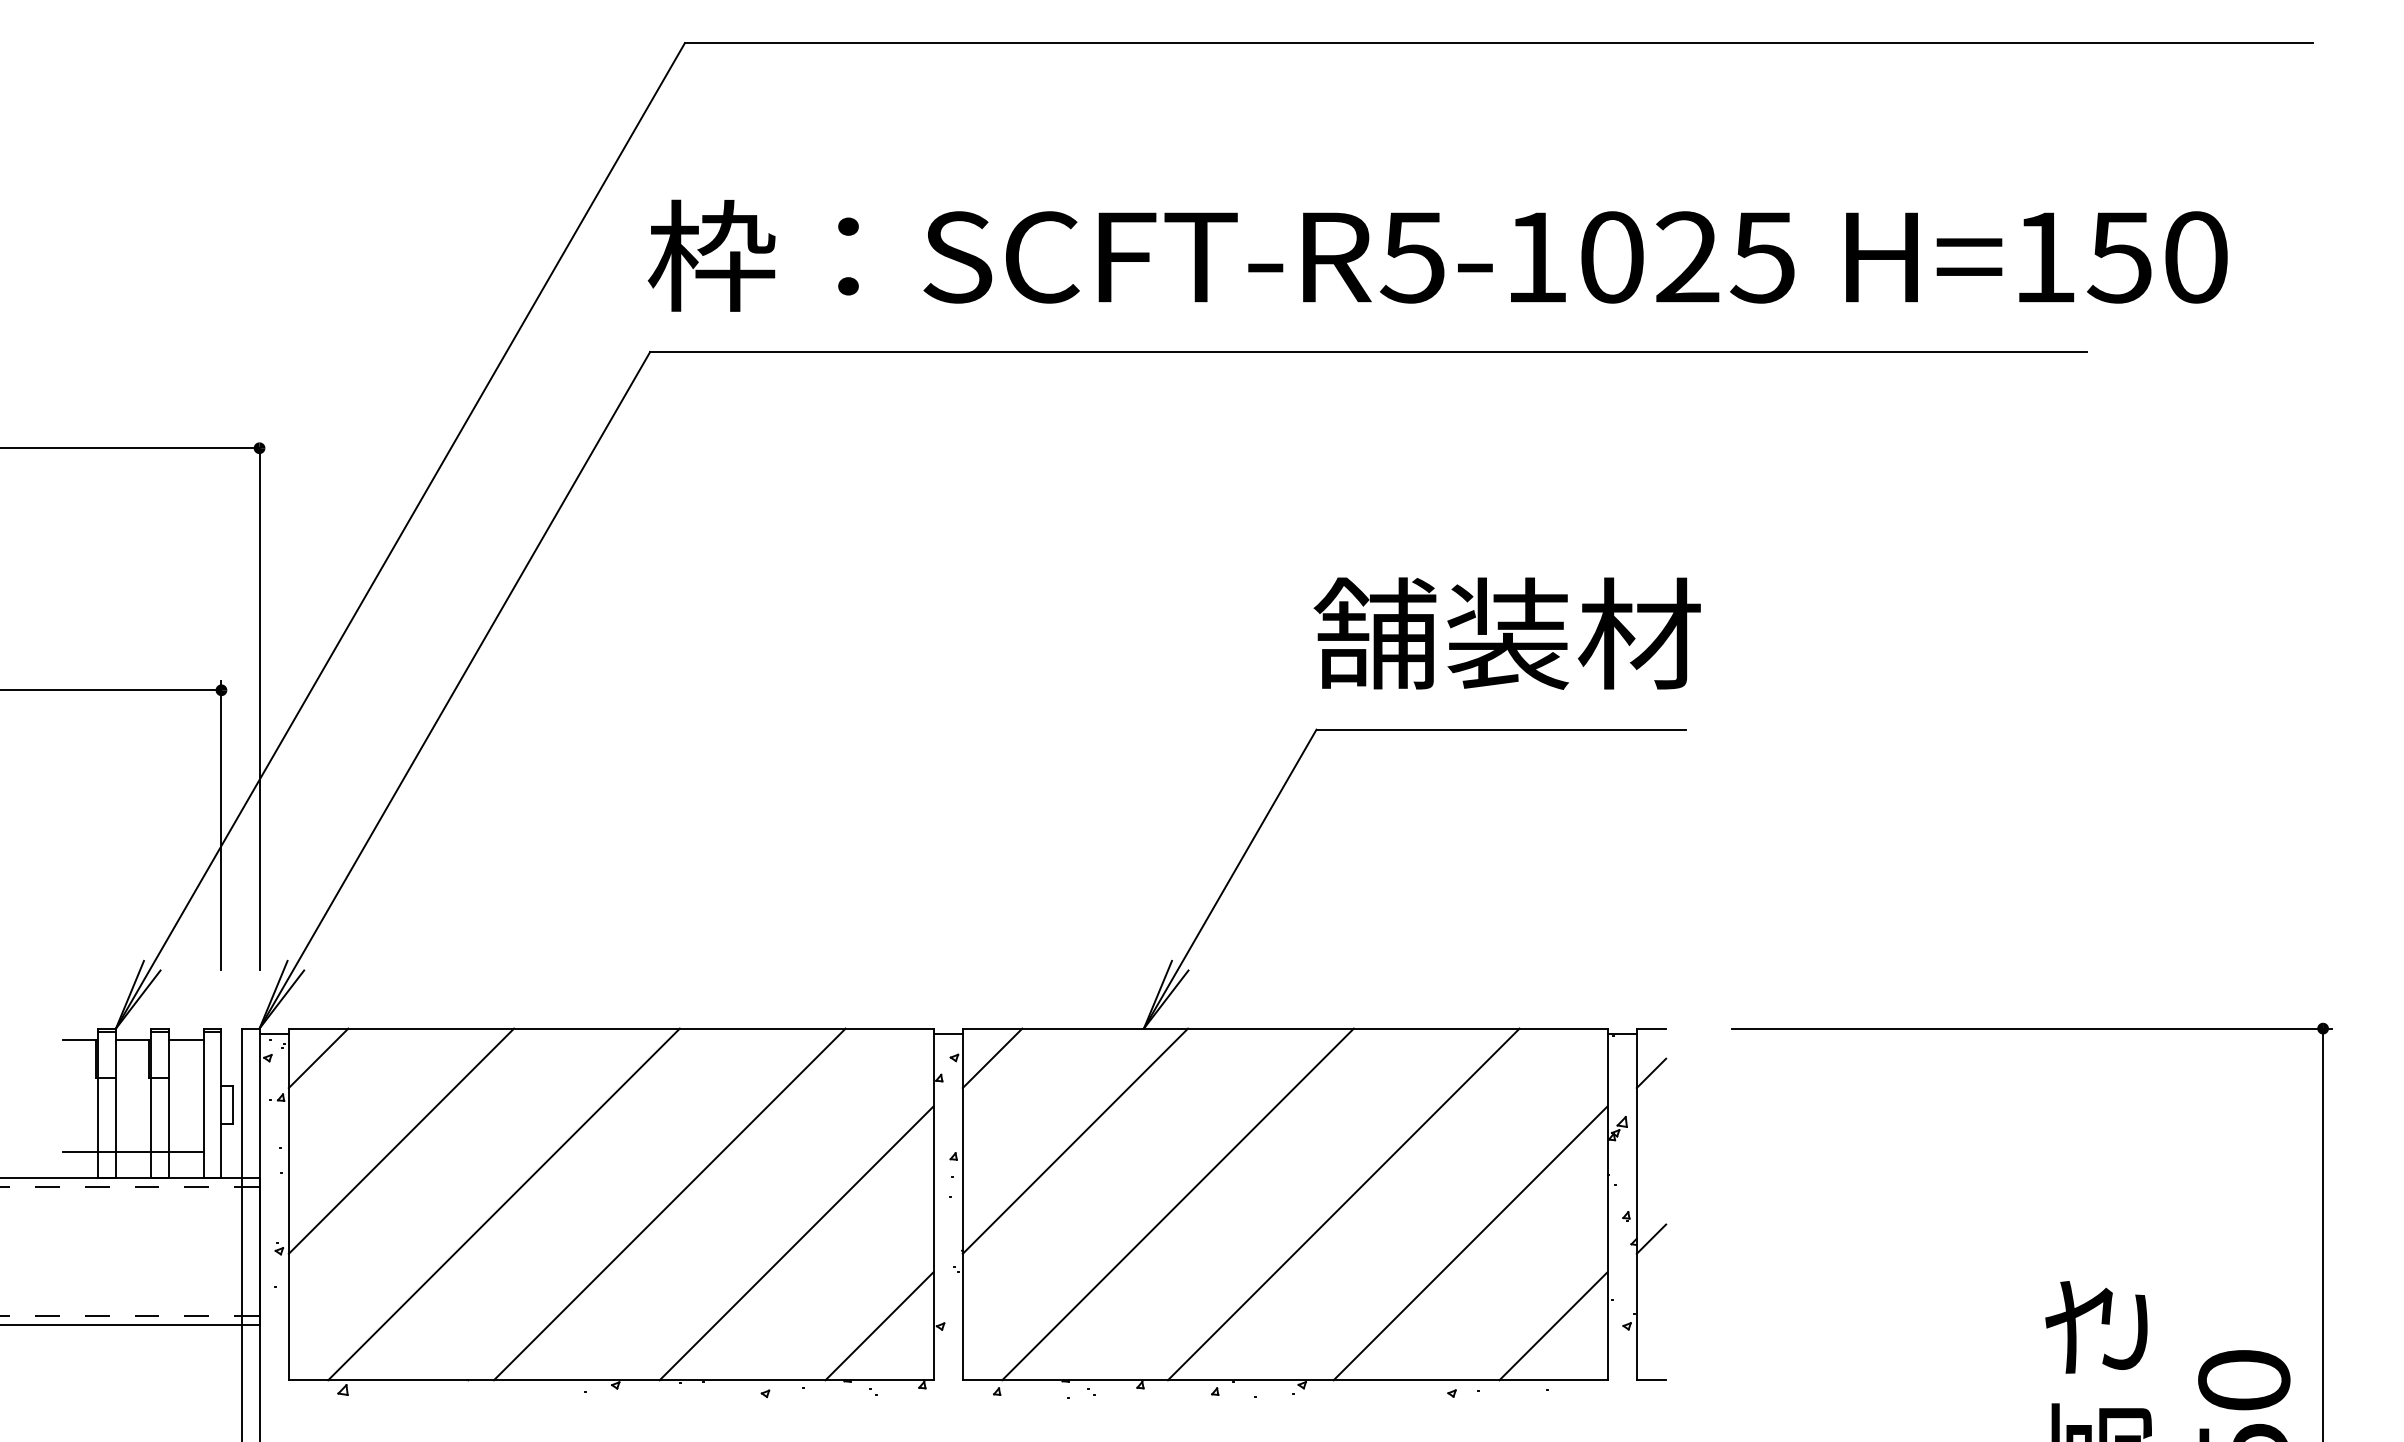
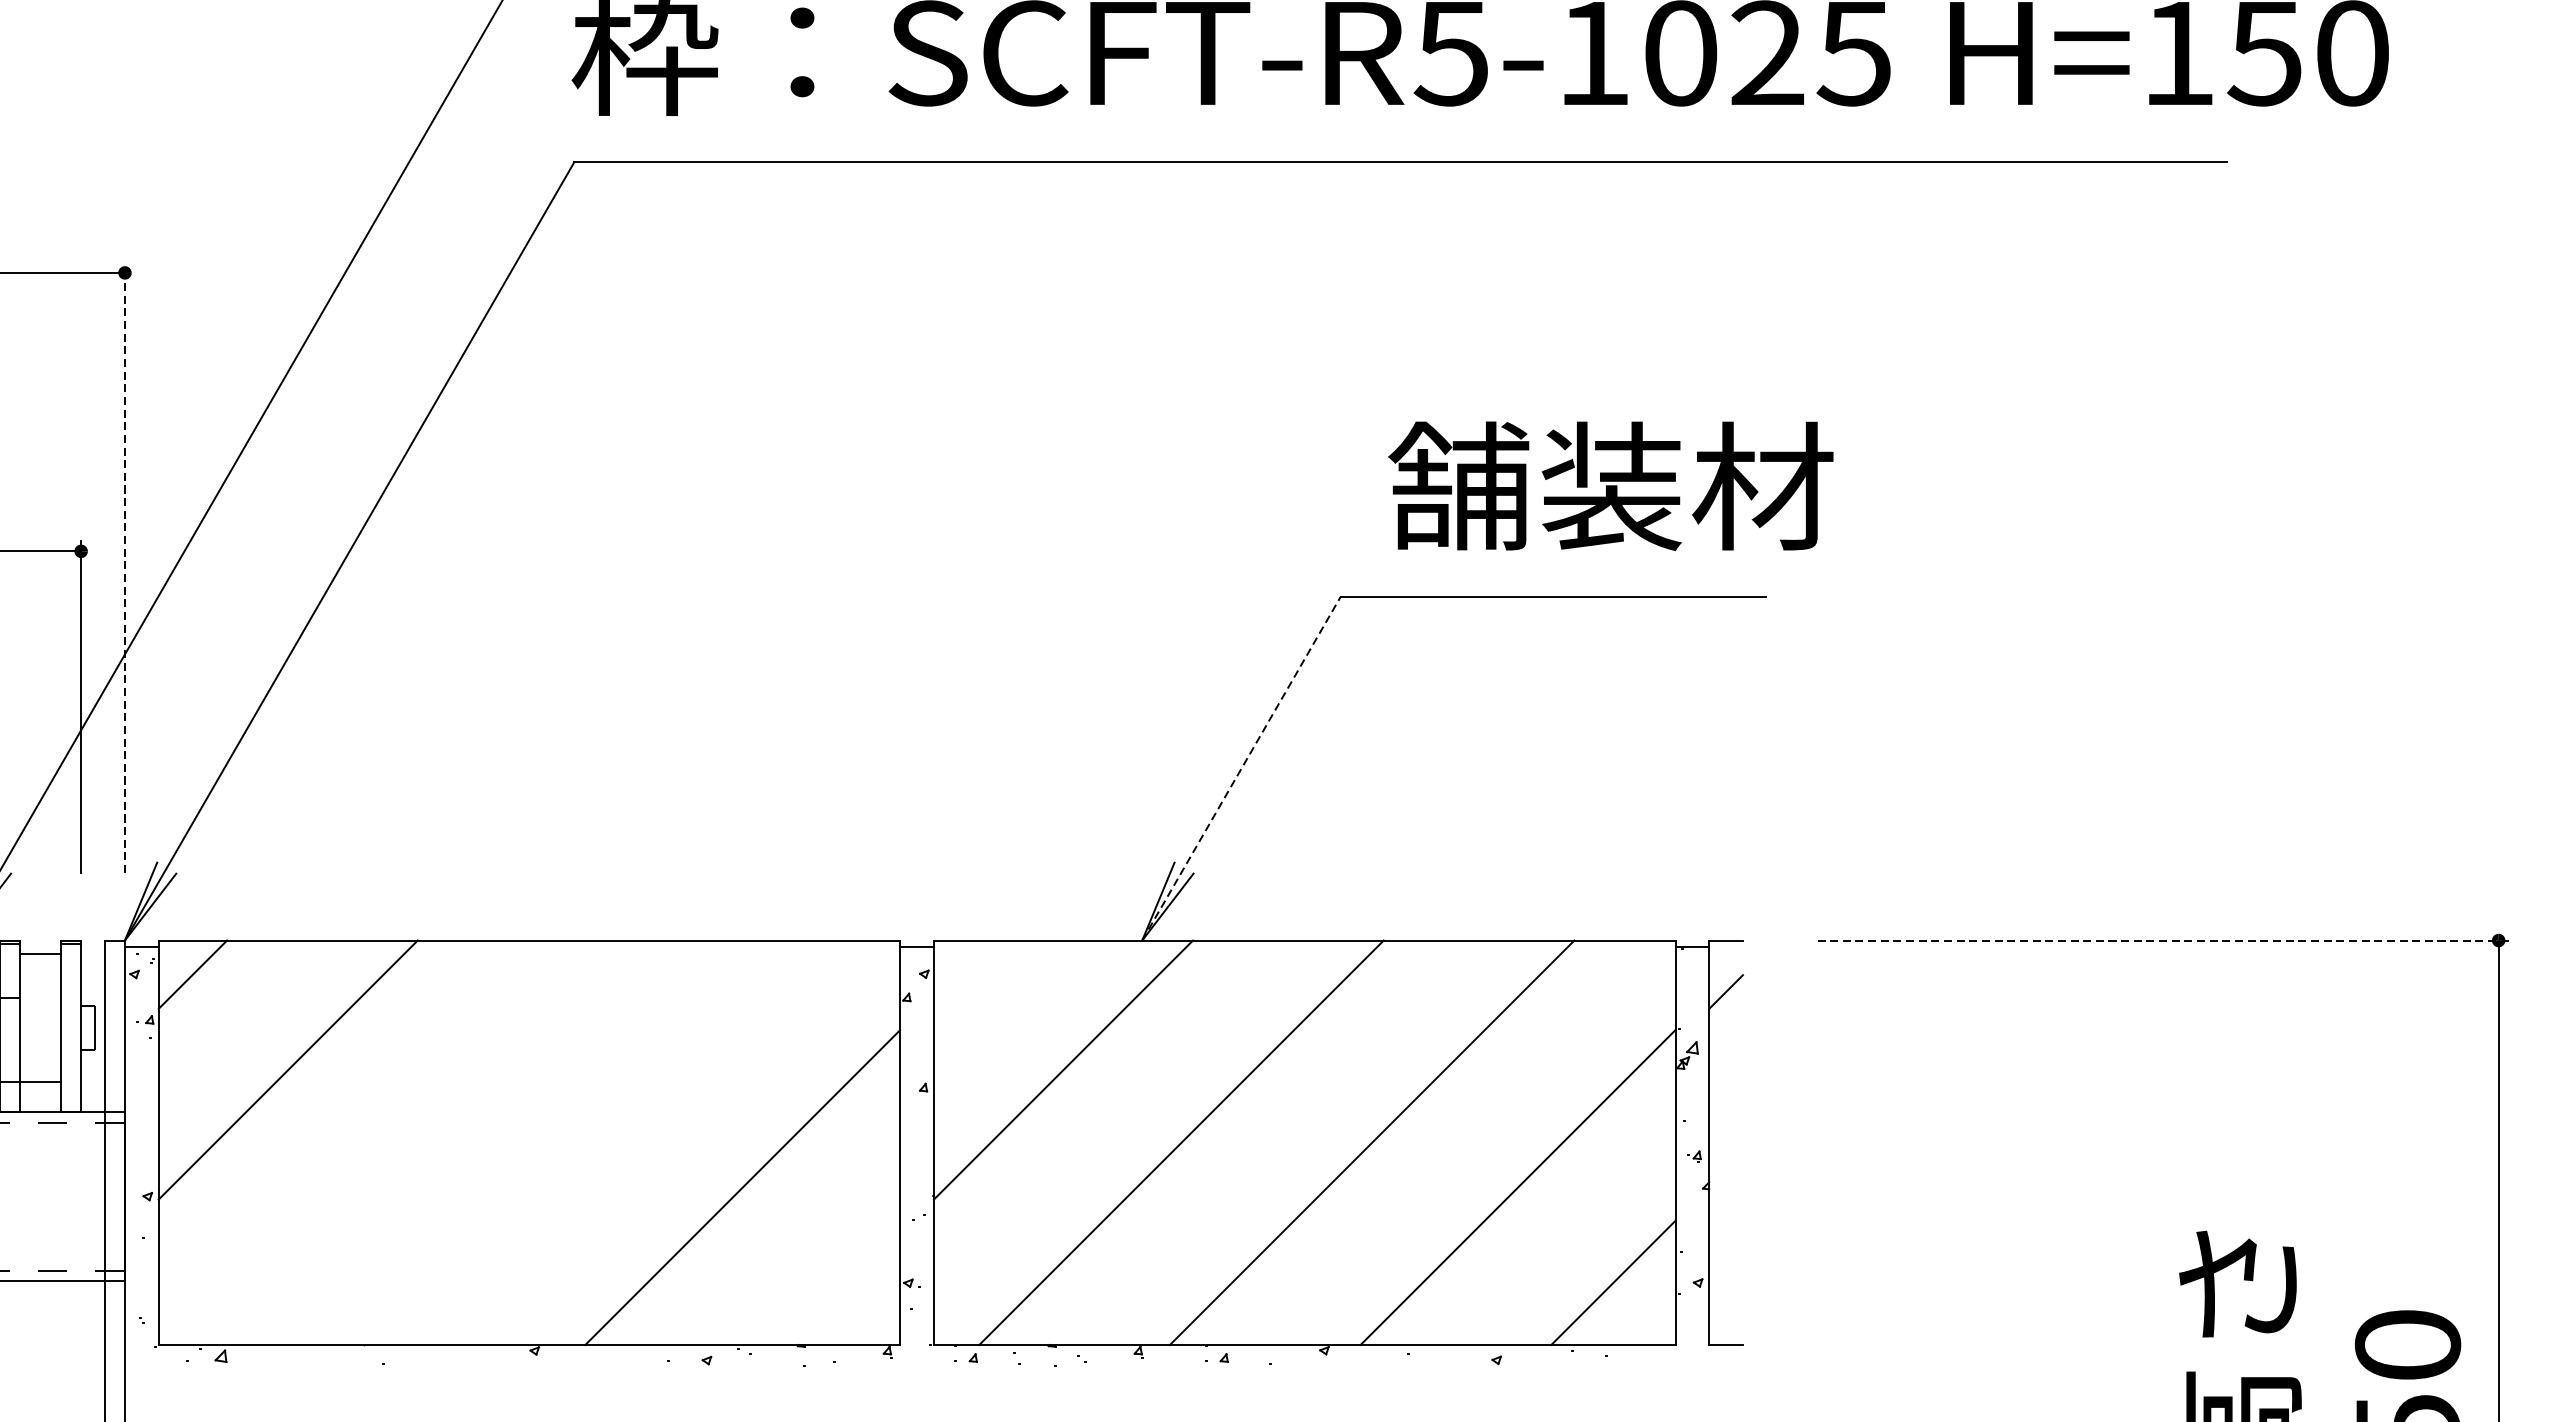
text: (1506, 633) -> (1609, 486), moved
line: (259, 709) -> (124, 573), solid -> dashed
line: (1230, 879) -> (1241, 768), solid -> dashed
line: (2031, 1028) -> (2163, 940), solid -> dashed
line: (992, 1058) -> (968, 974), removed
line: (503, 1204) -> (405, 1142), removed
line: (669, 1204) -> (596, 1142), removed
line: (1651, 1238) -> (1726, 1181), removed
line: (879, 1326) -> (838, 1283), removed

